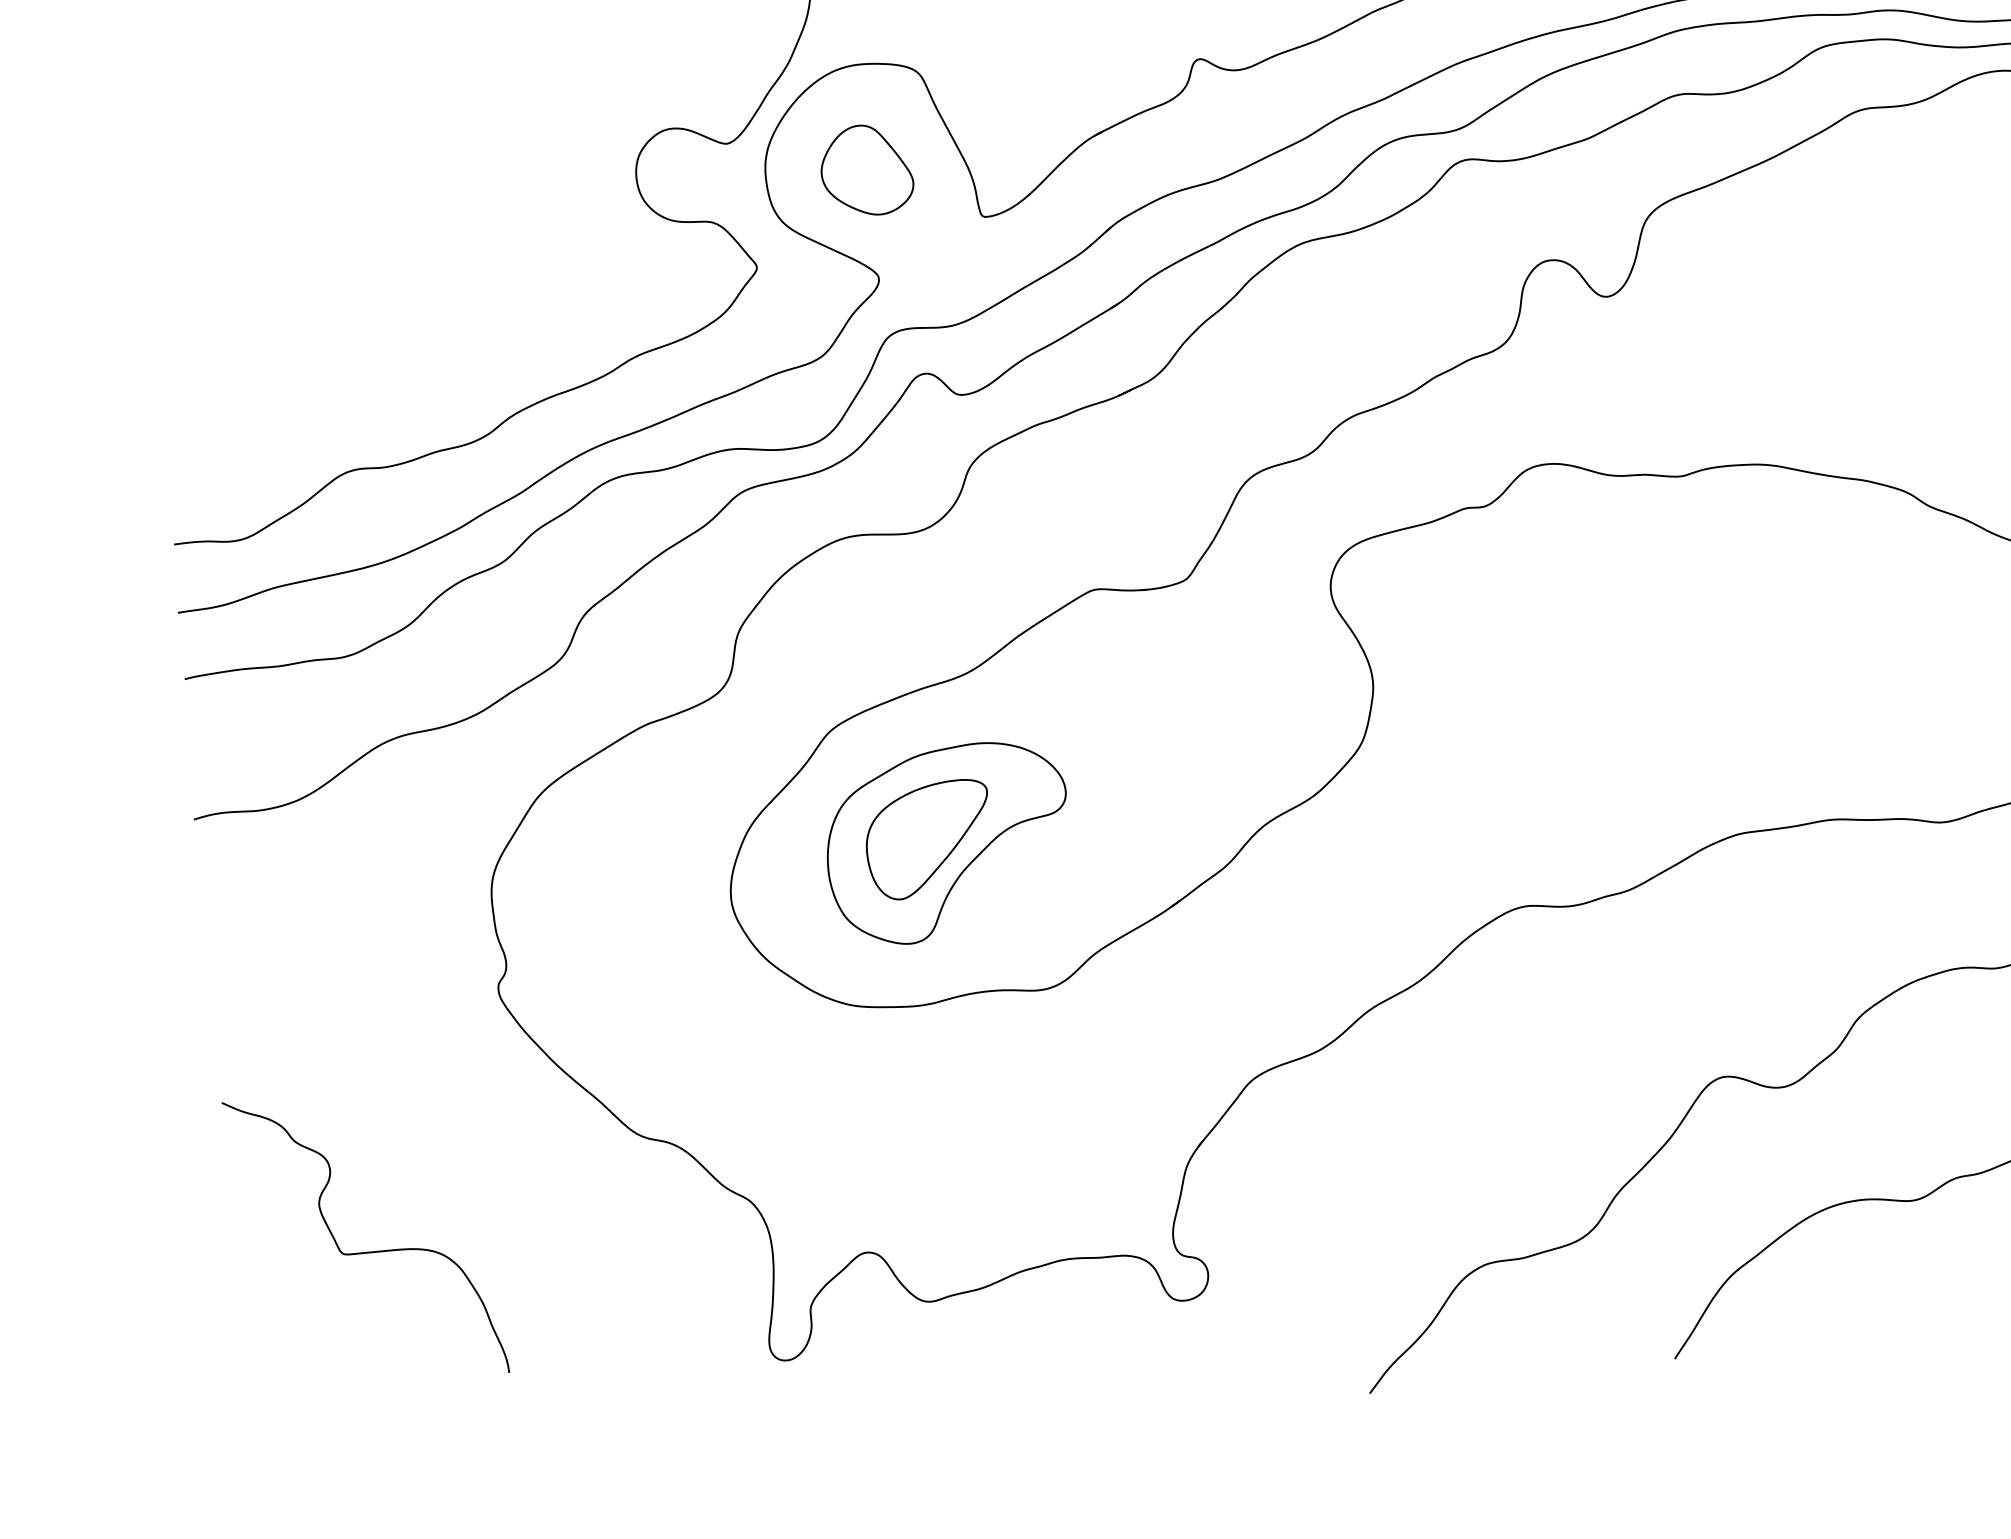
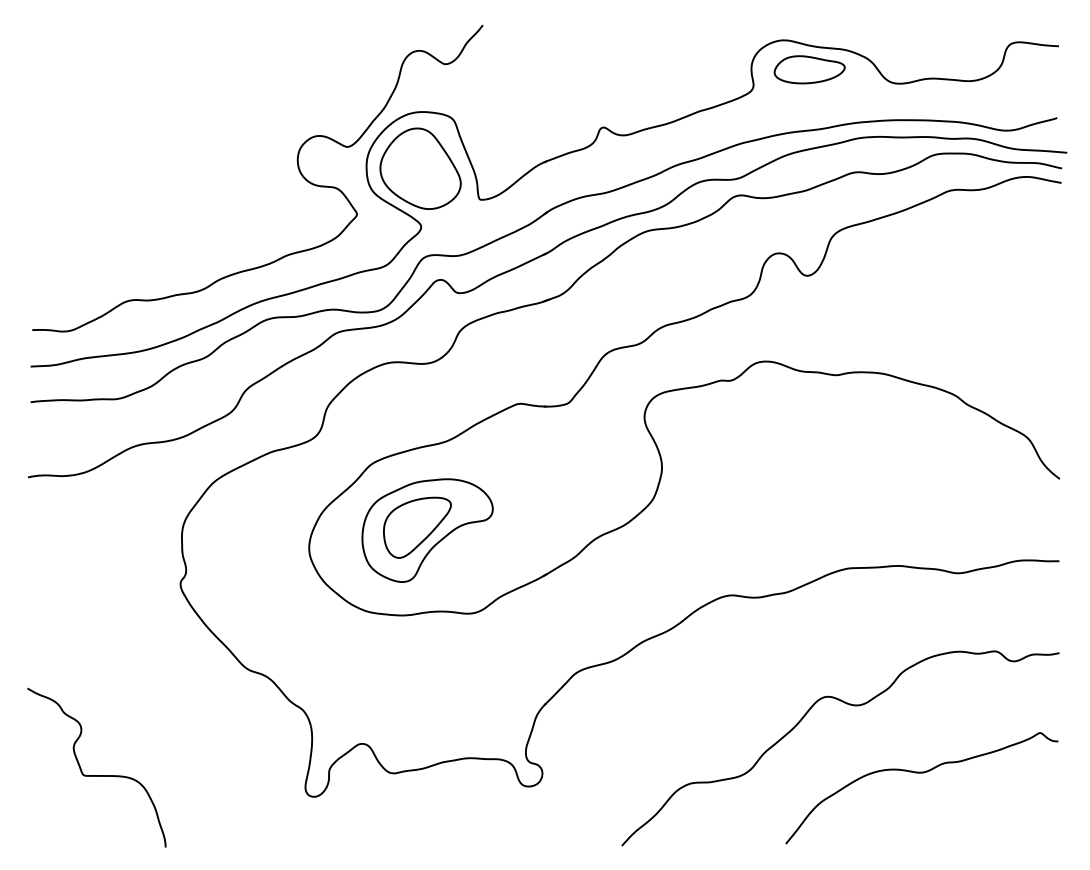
part: (866, 170) -> (420, 168), size x1.67
curve: (366, 1251) -> (96, 775), moved

